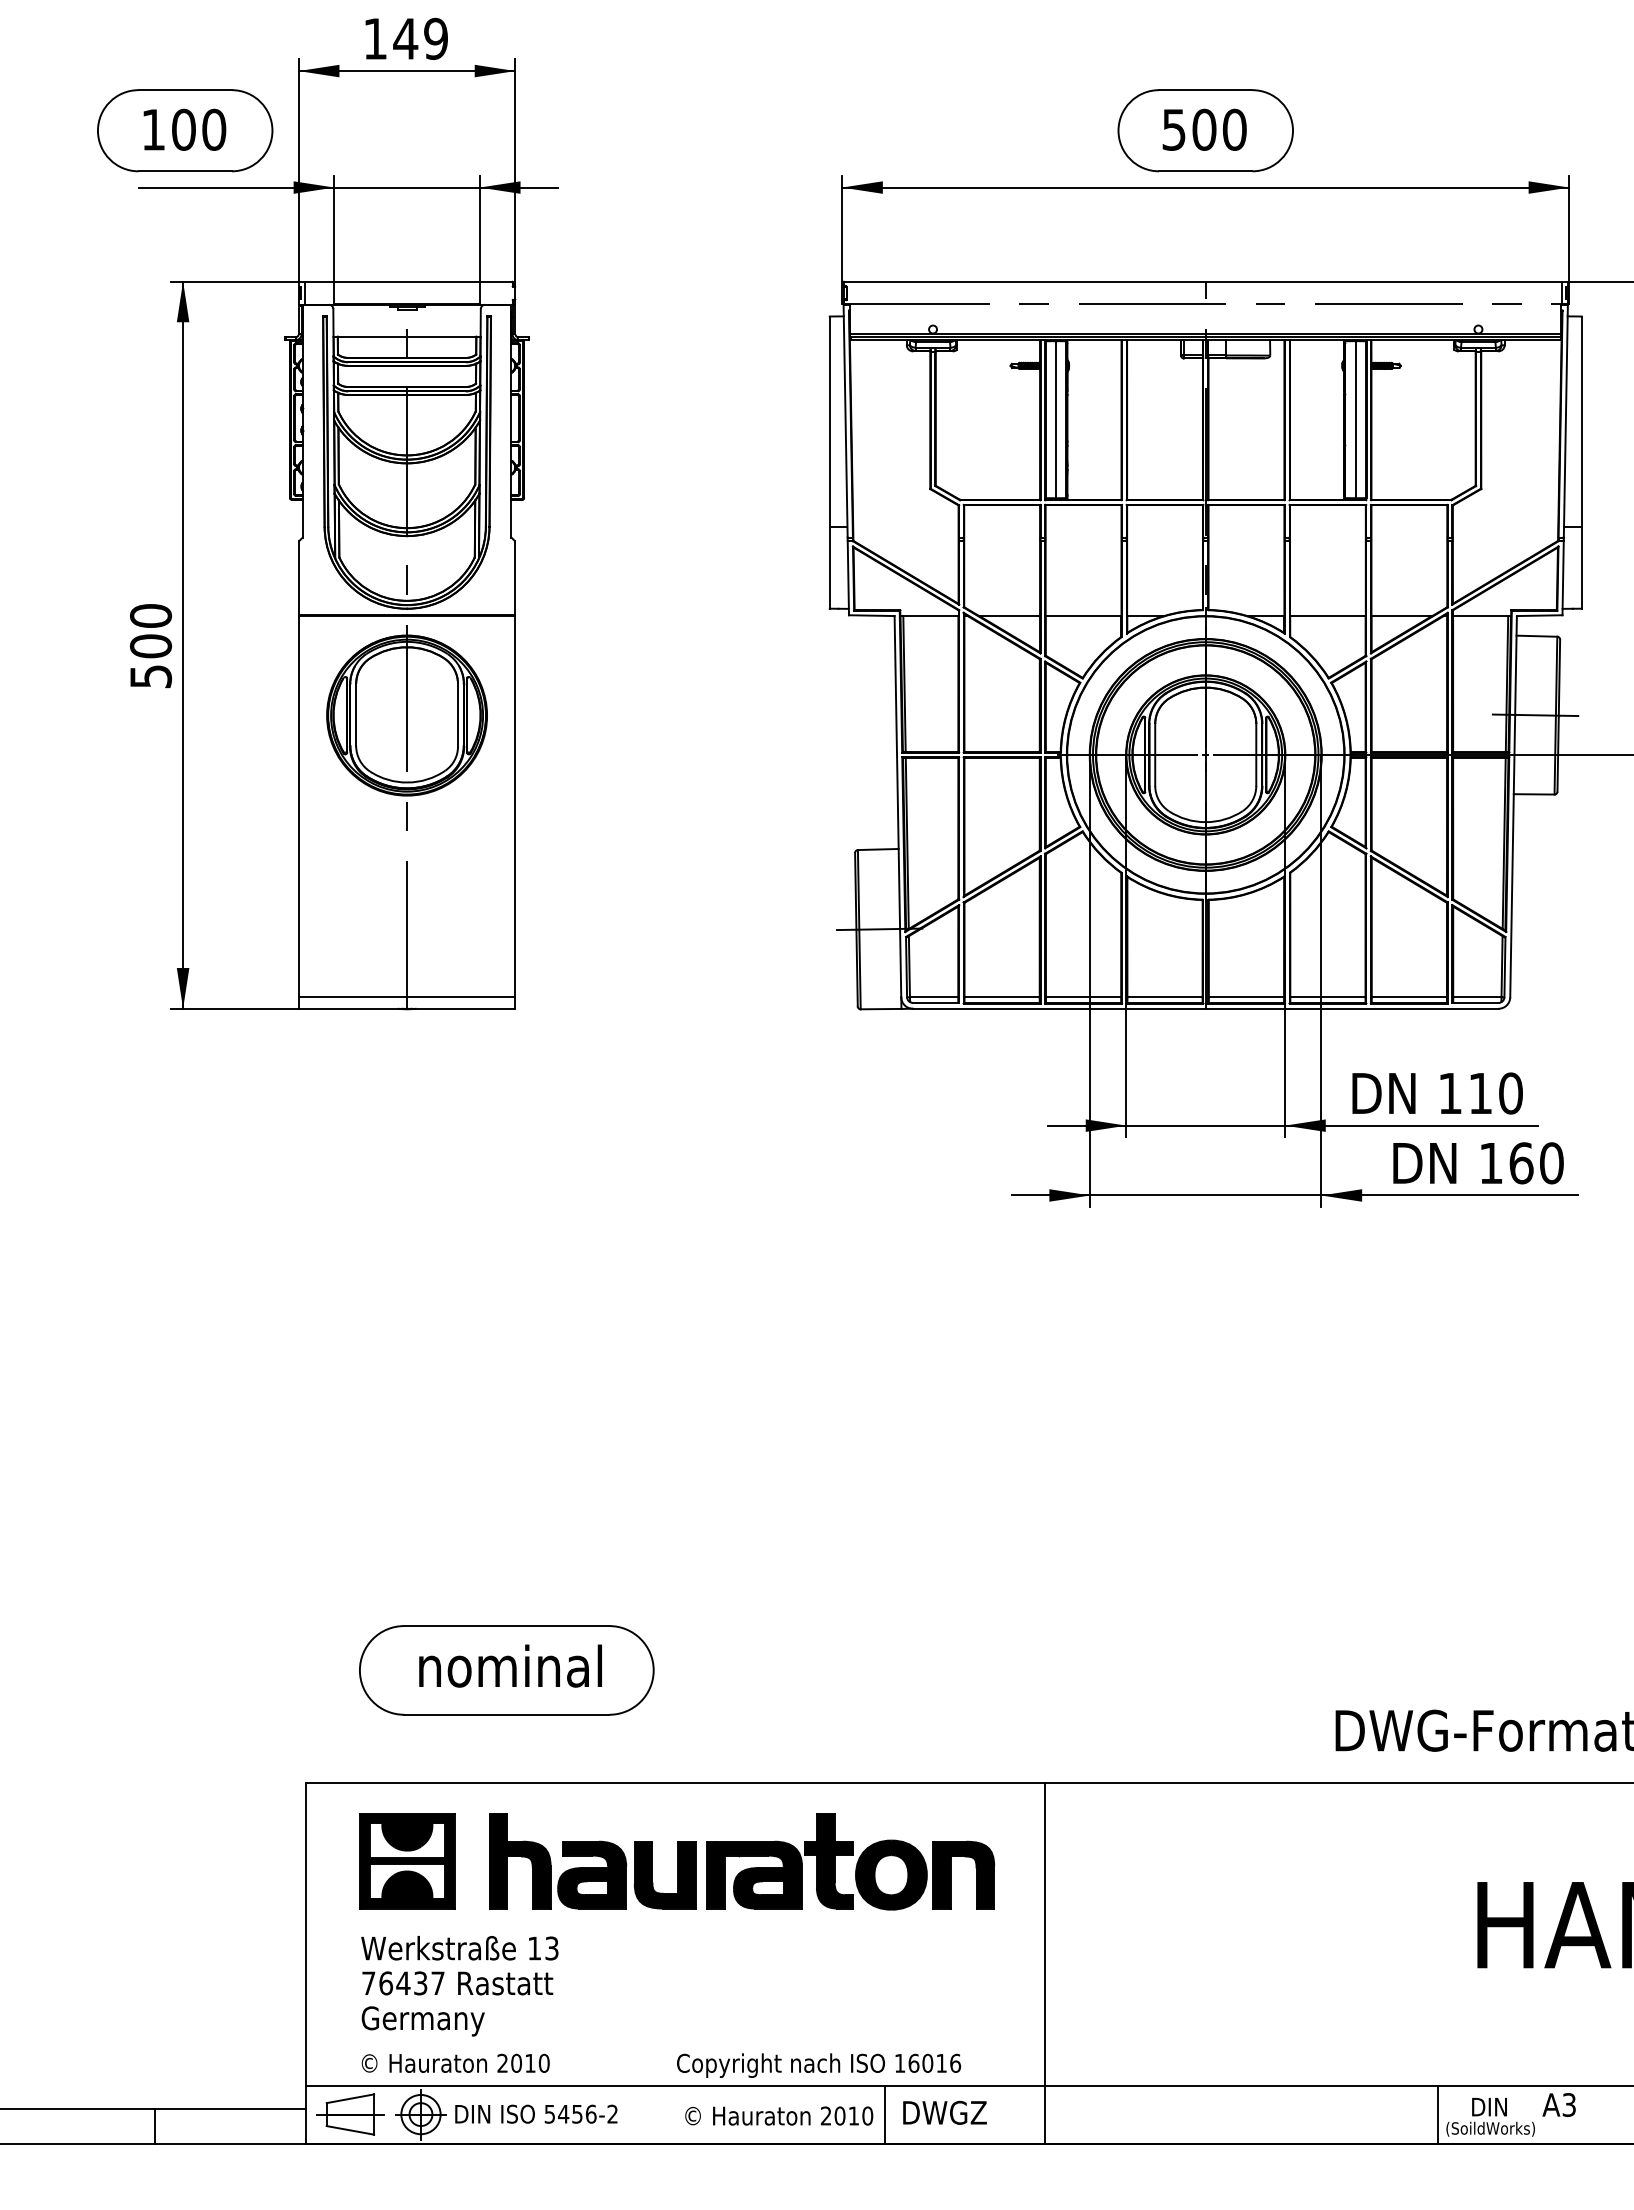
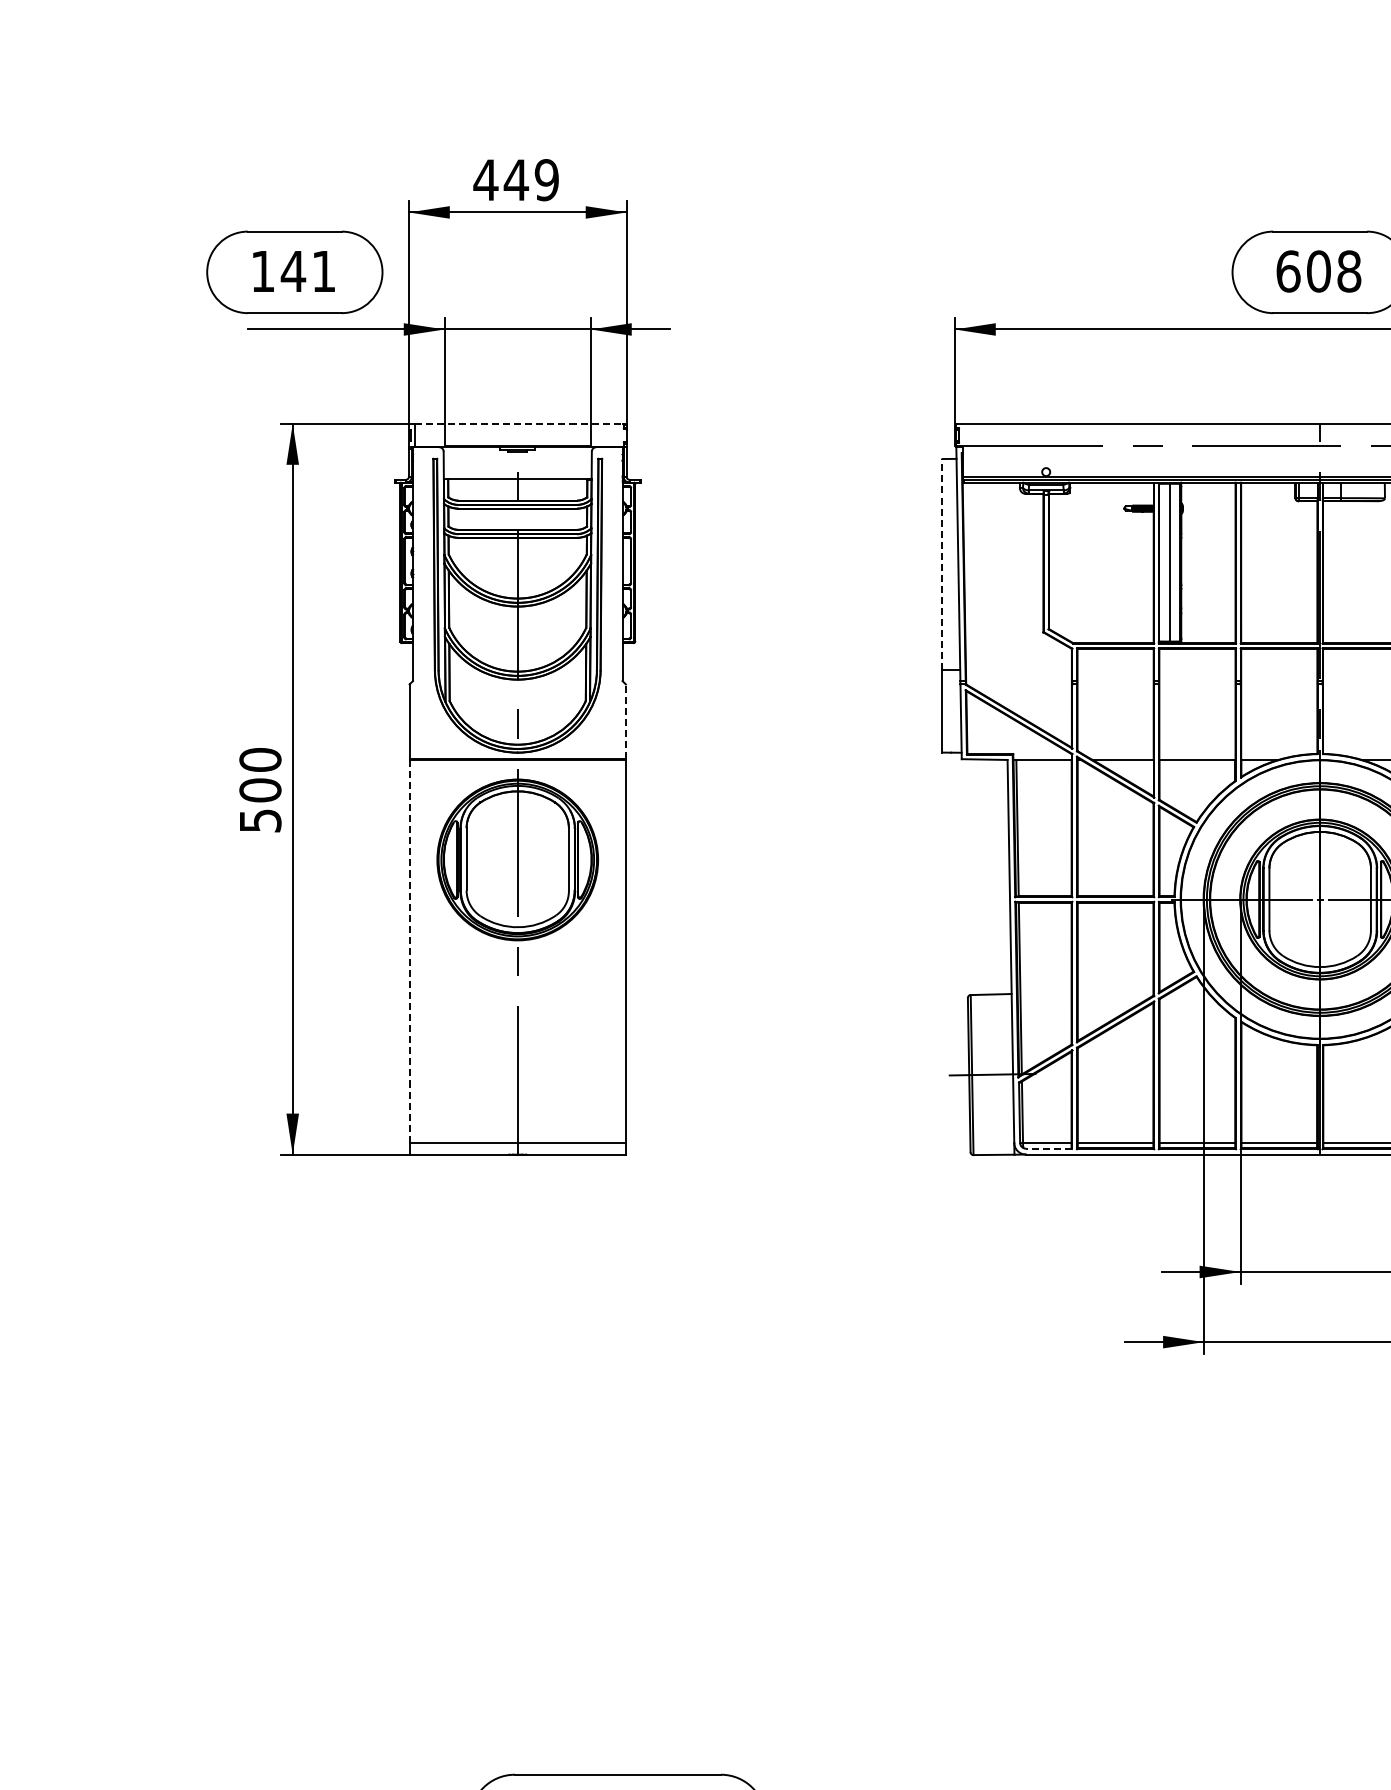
text: (374, 38) -> (485, 179), 149 -> 449
text: (198, 129) -> (308, 271), 100 -> 141
text: (1204, 129) -> (1318, 271), 500 -> 608
line: (408, 281) -> (519, 423), solid -> dashed
line: (829, 421) -> (942, 564), solid -> dashed
line: (514, 577) -> (625, 721), solid -> dashed
line: (299, 806) -> (409, 951), solid -> dashed
line: (935, 1002) -> (1048, 1148), solid -> dashed

